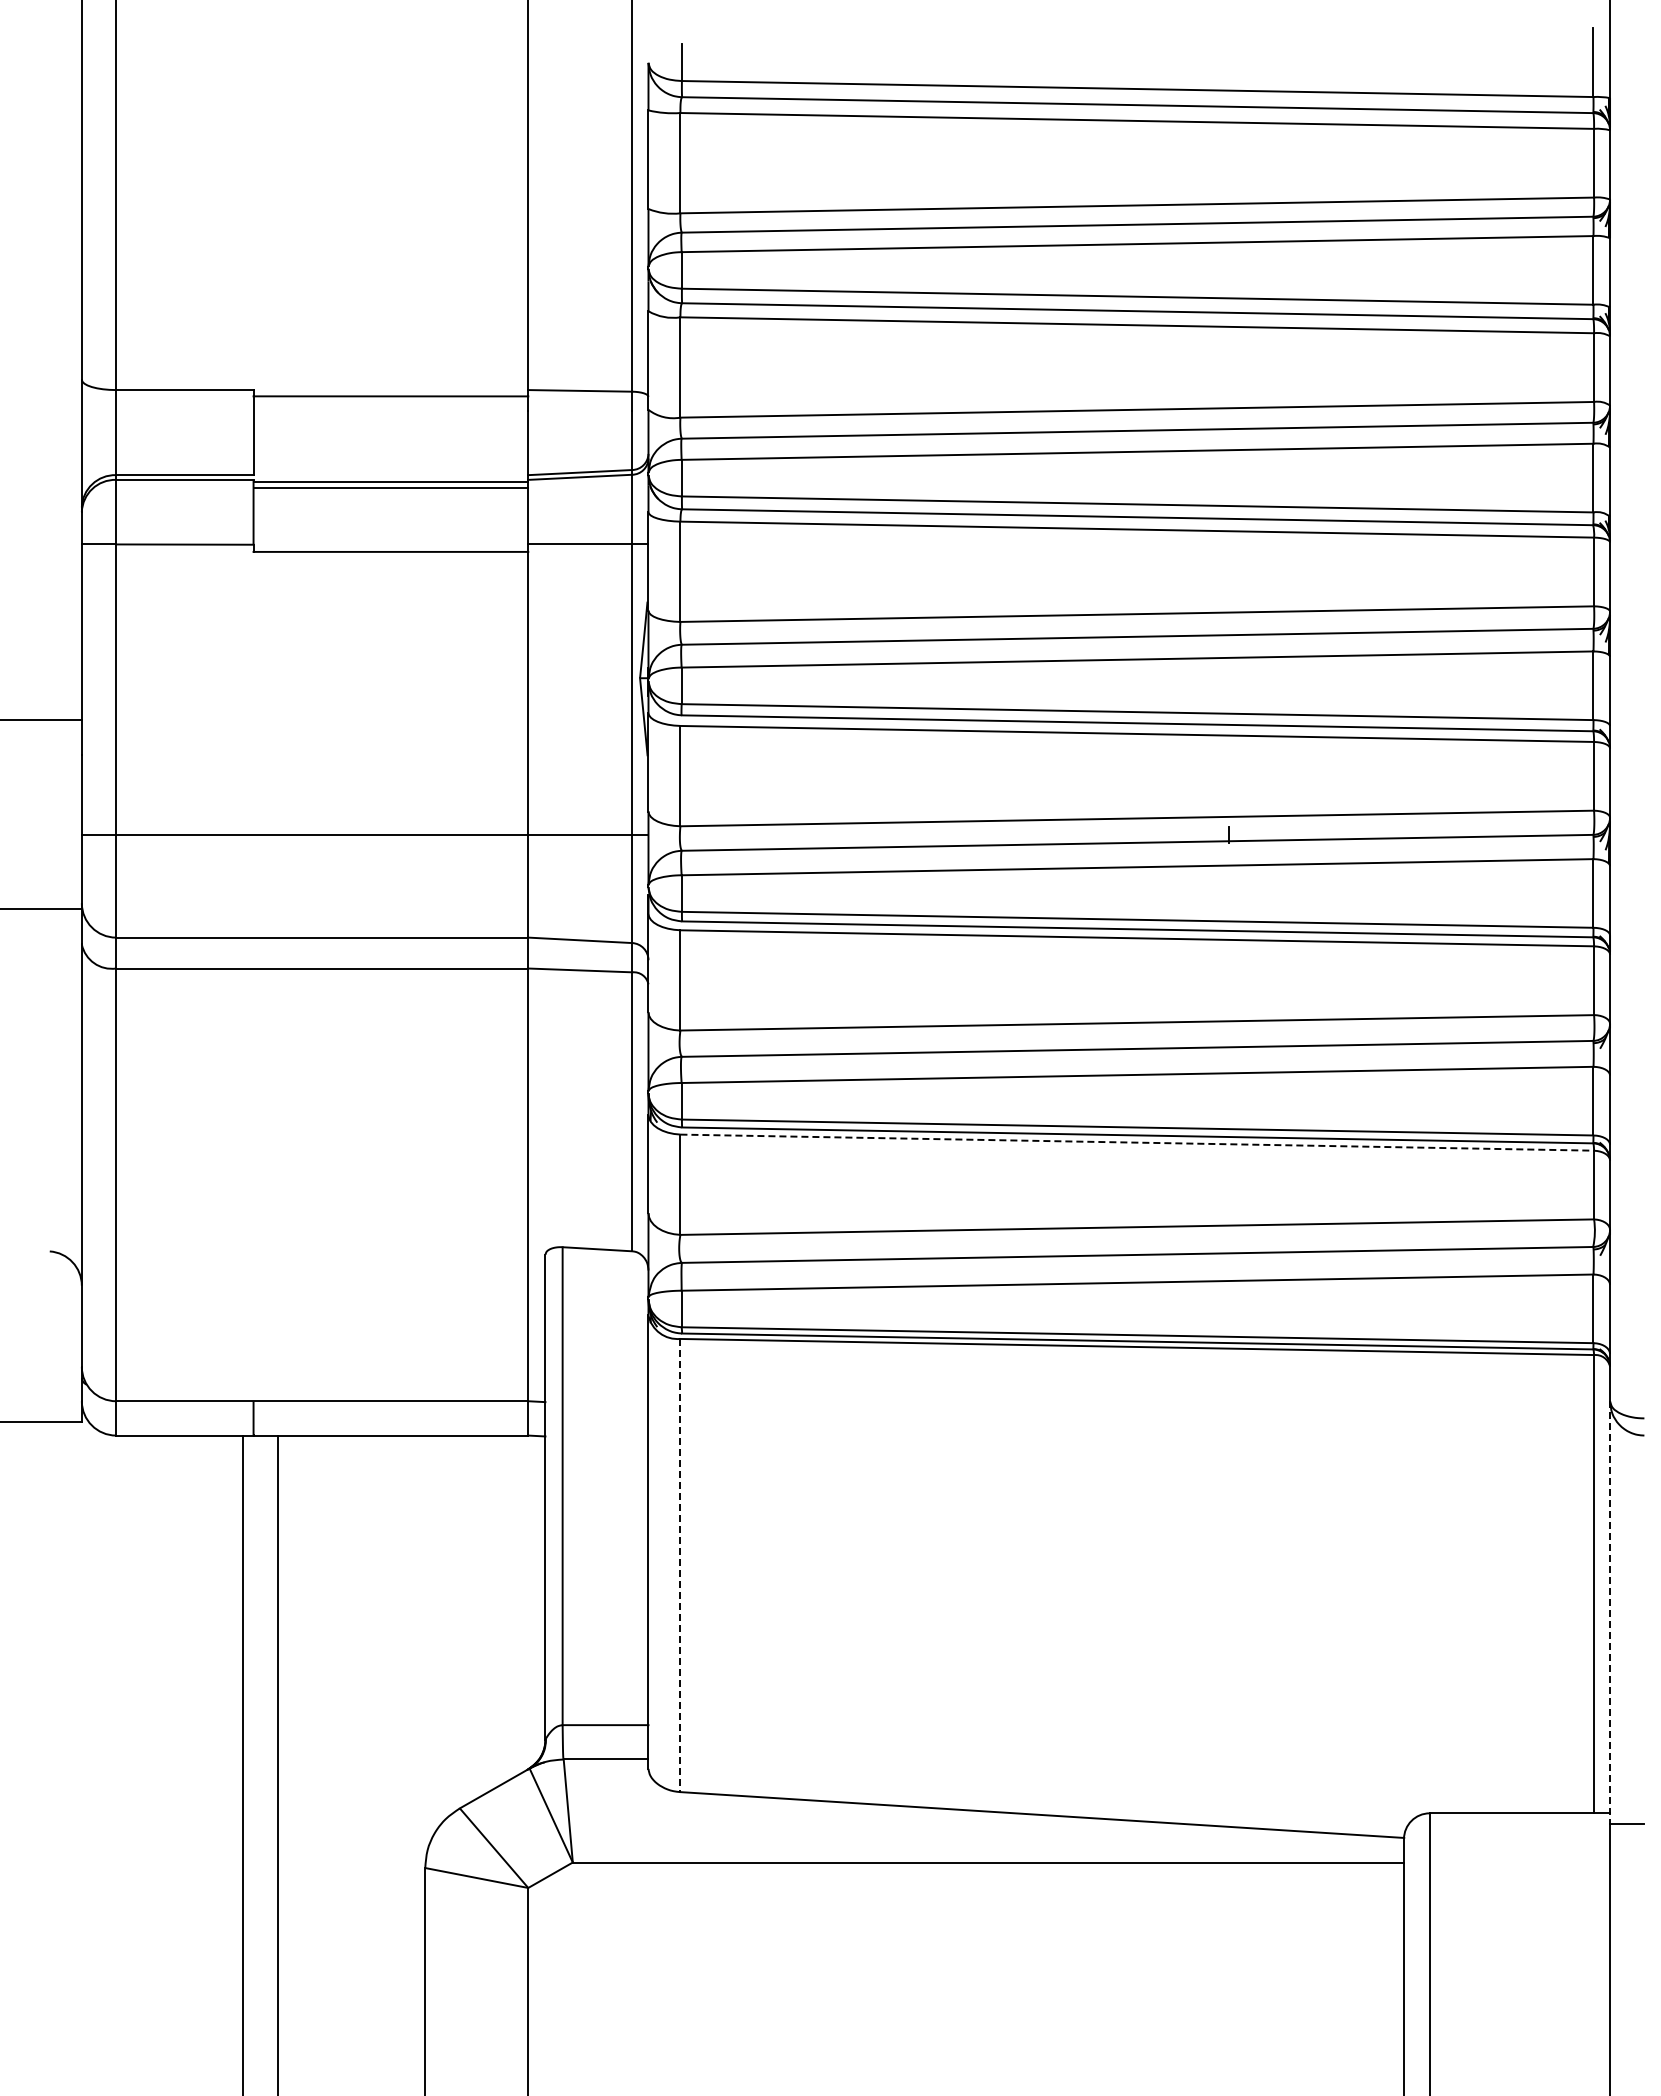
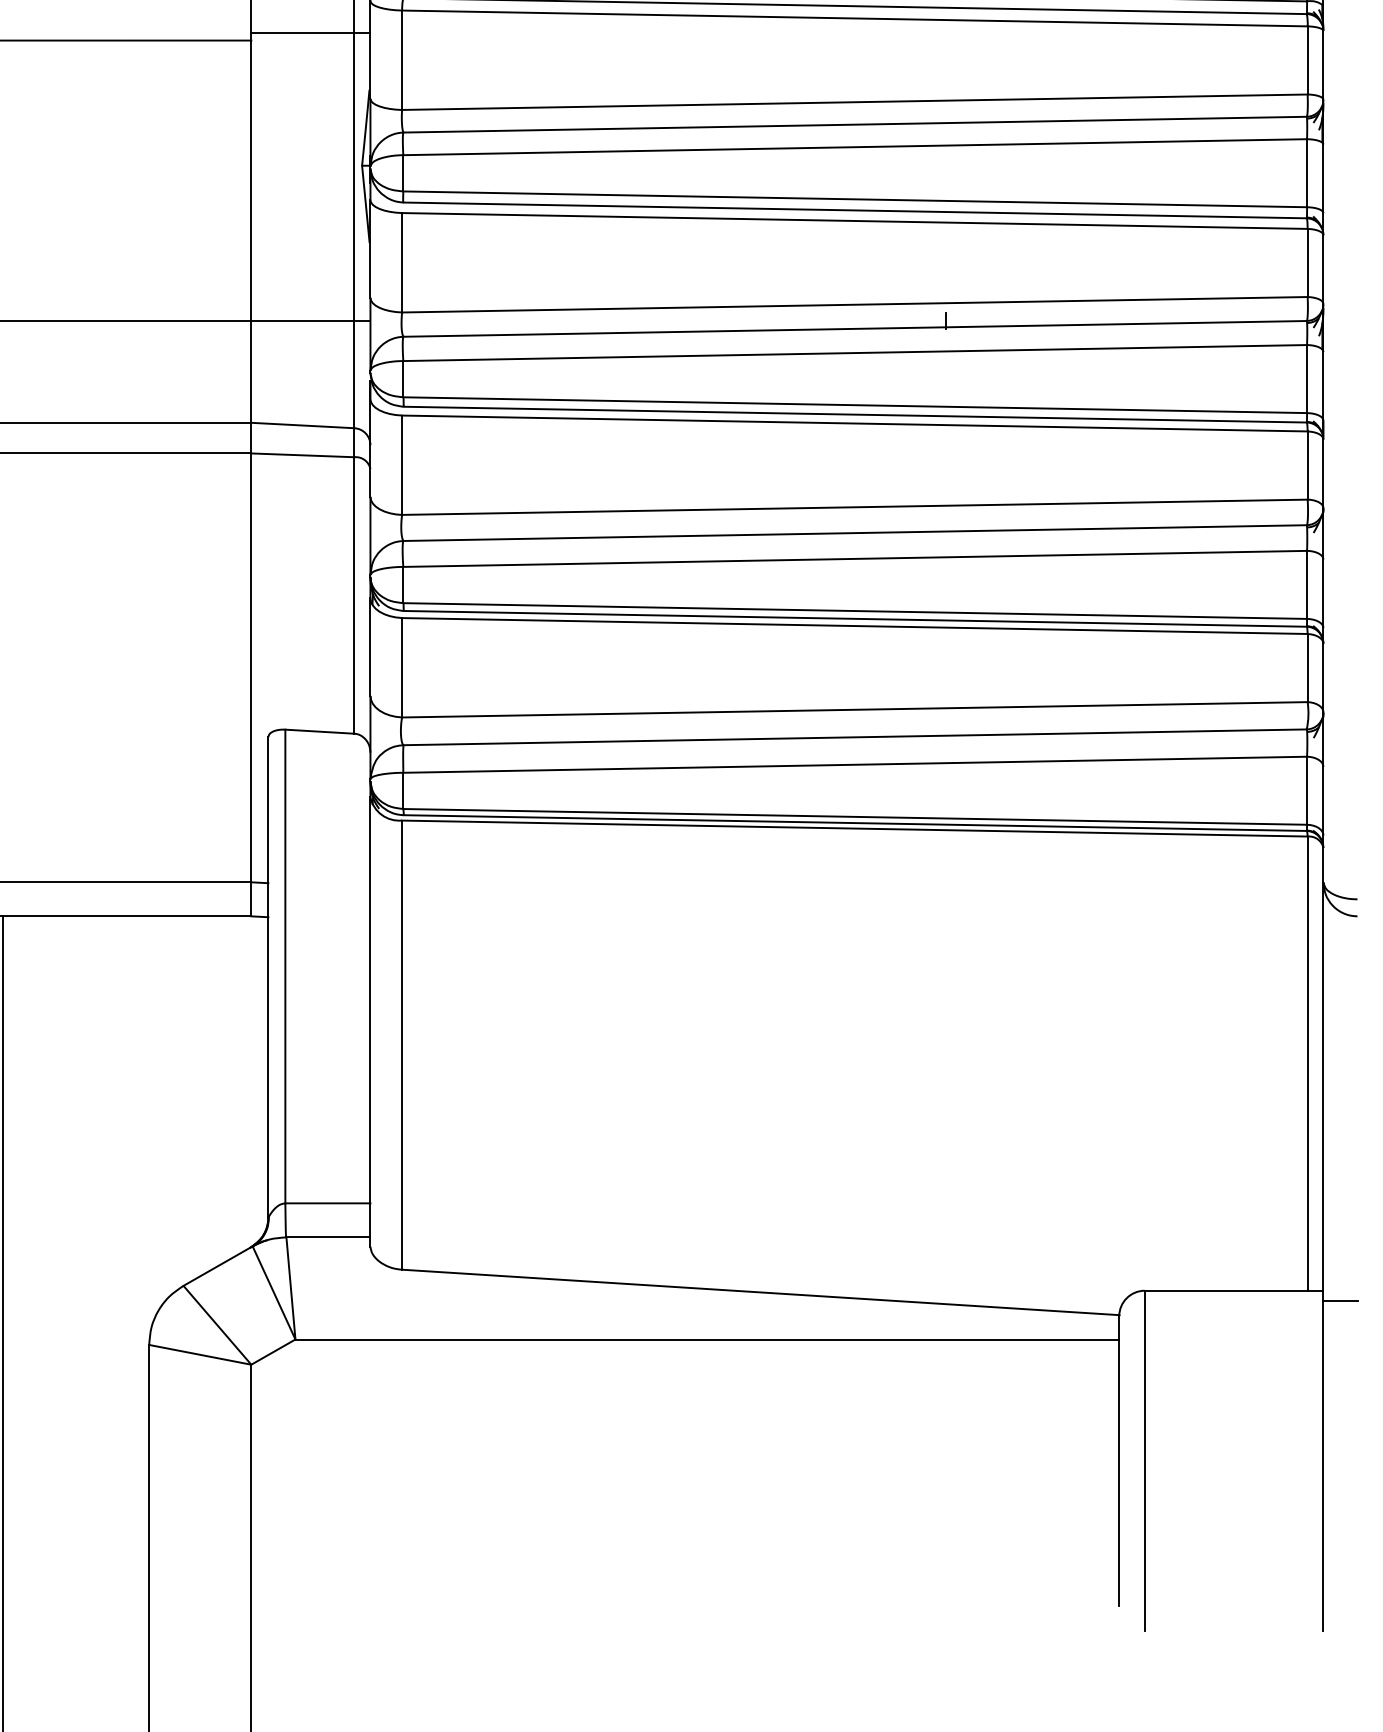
line: (1137, 1142) -> (855, 625), dashed -> solid
line: (680, 1565) -> (402, 1045), dashed -> solid
line: (1610, 1612) -> (1323, 1091), dashed -> solid

